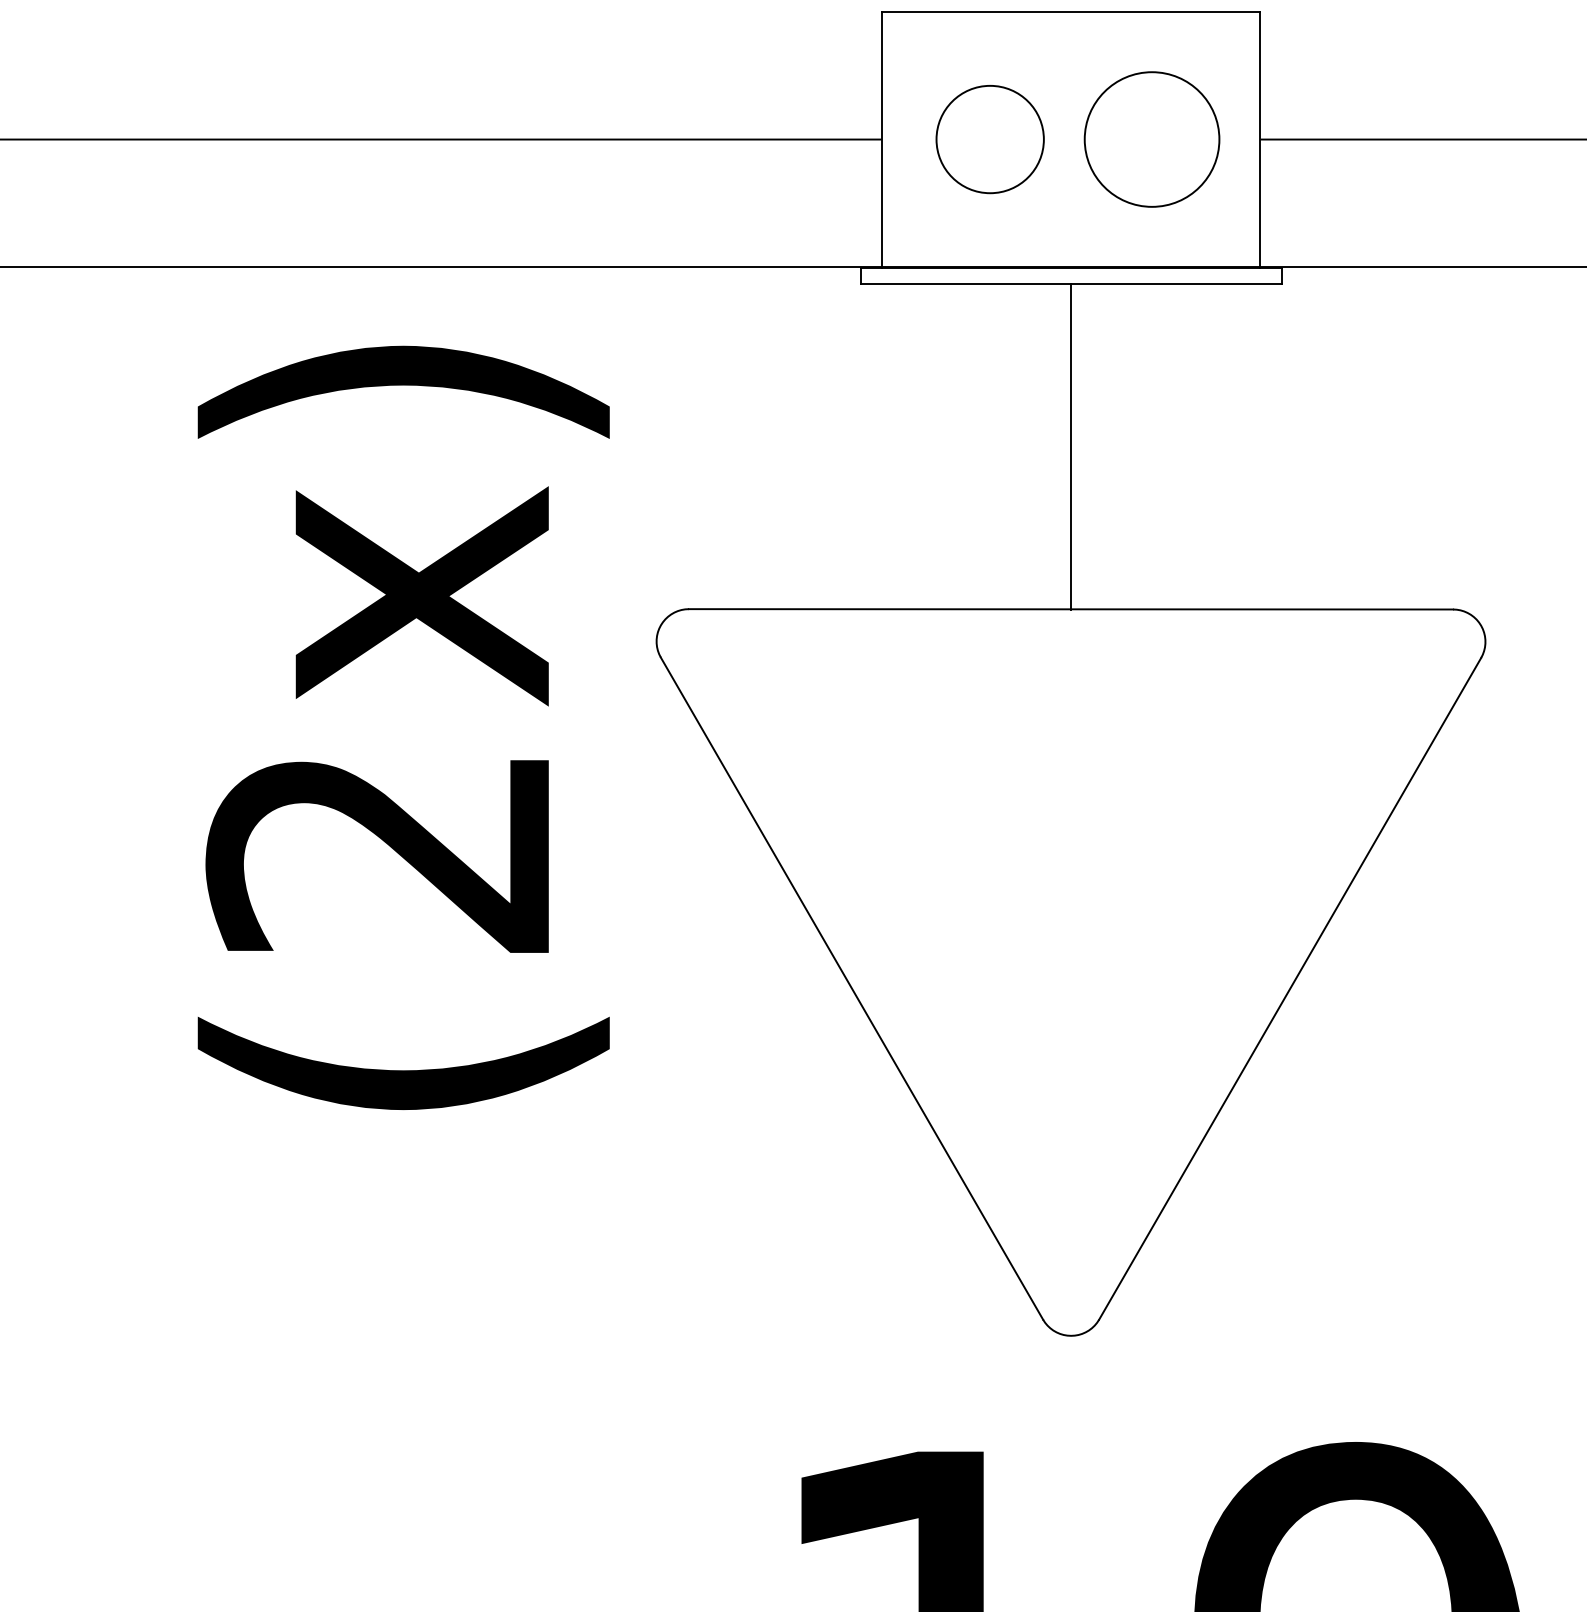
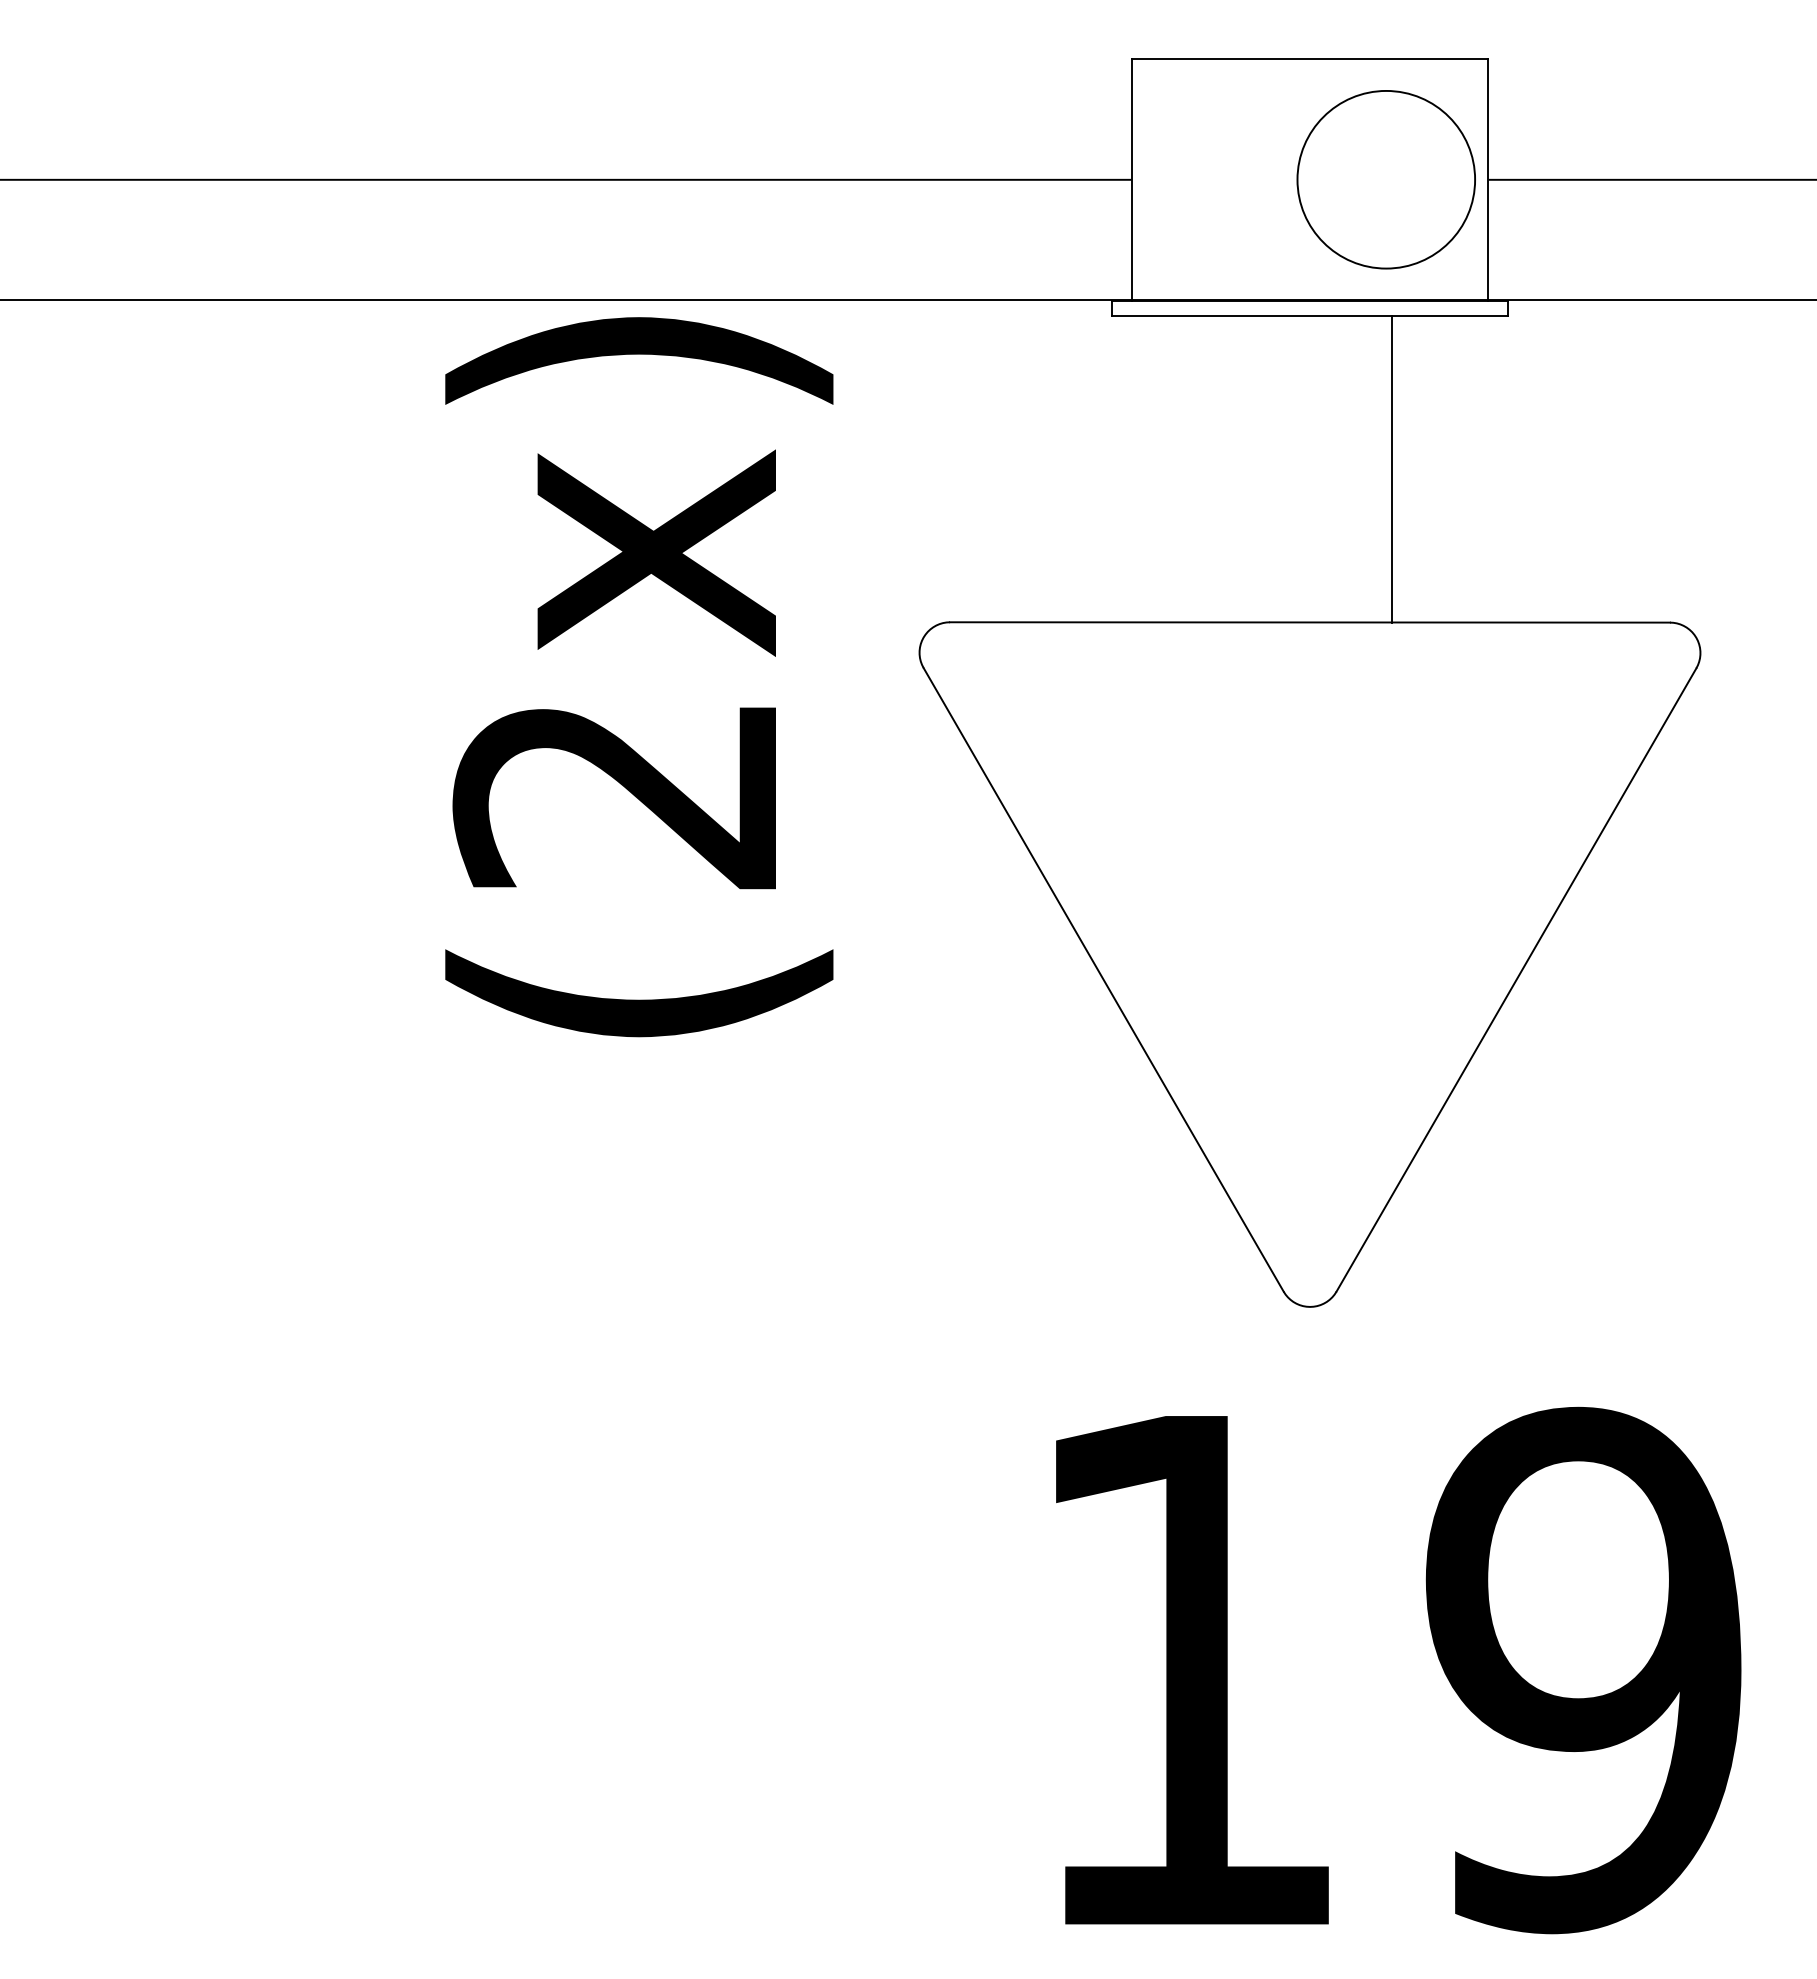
circle: (989, 139) -> (1233, 179), removed
circle: (1152, 139) -> (1386, 179), size x1.4
line: (1071, 446) -> (1392, 469), moved
text: (403, 728) -> (639, 677), moved

